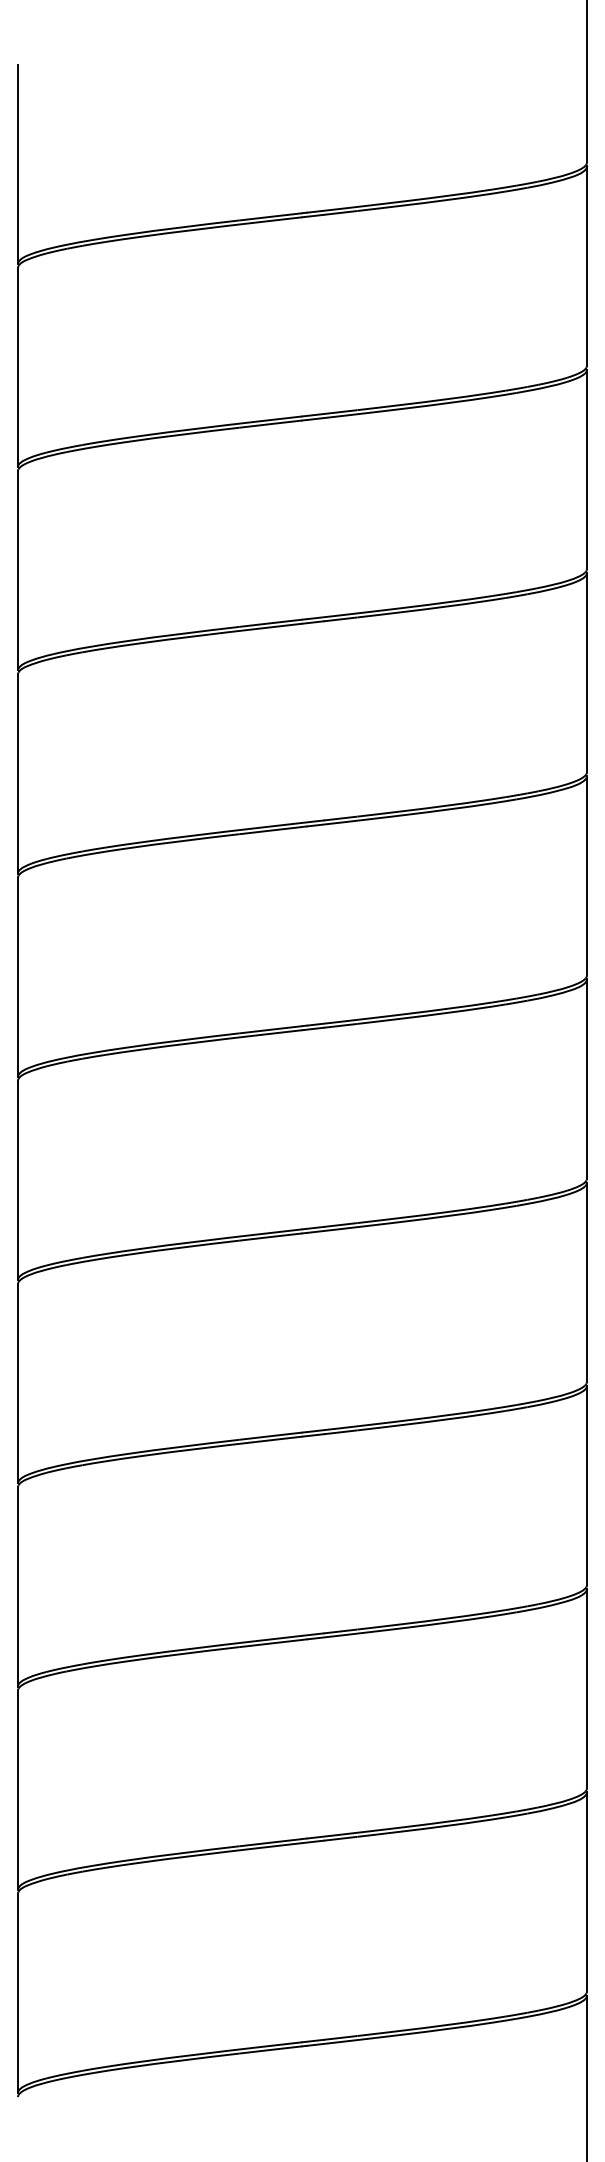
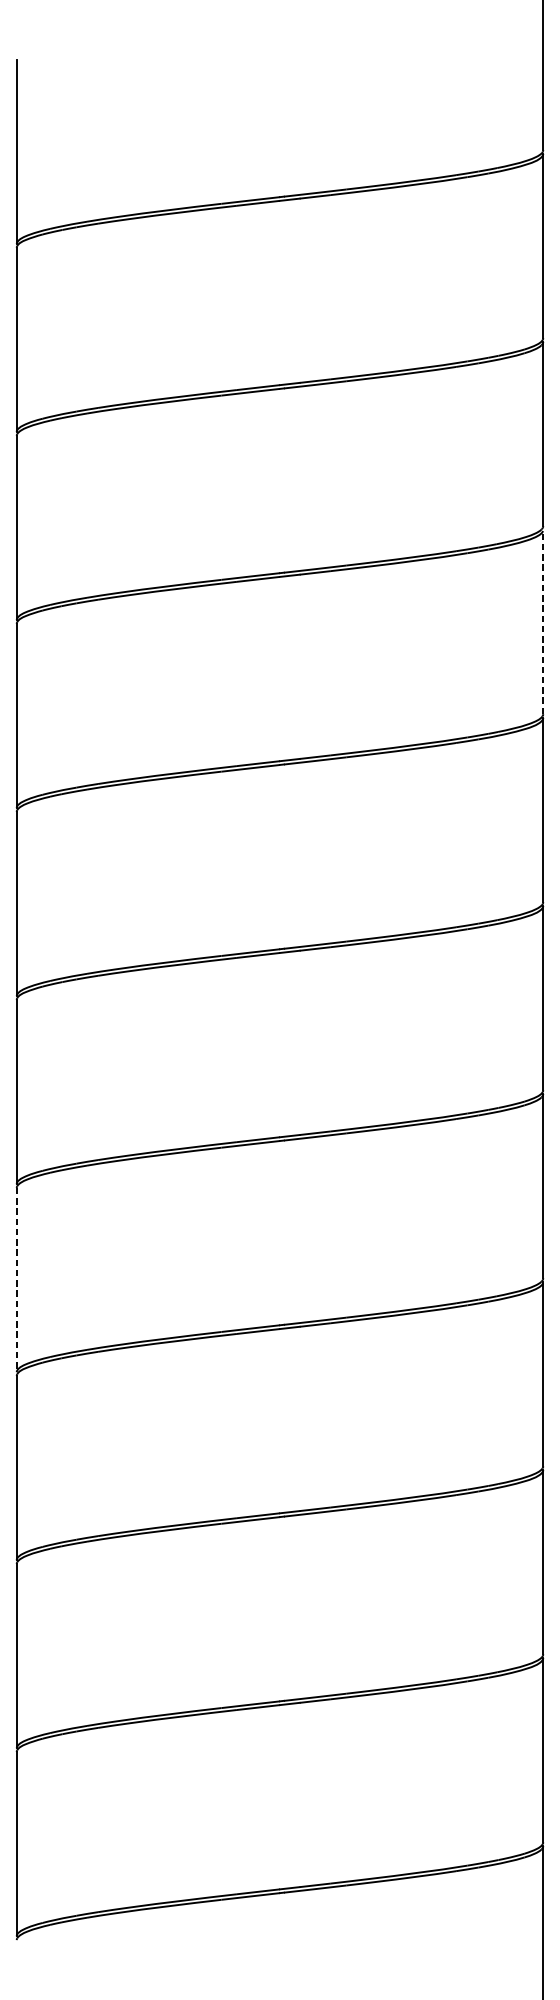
line: (587, 672) -> (543, 622), solid -> dashed
line: (17, 1383) -> (16, 1279), solid -> dashed

